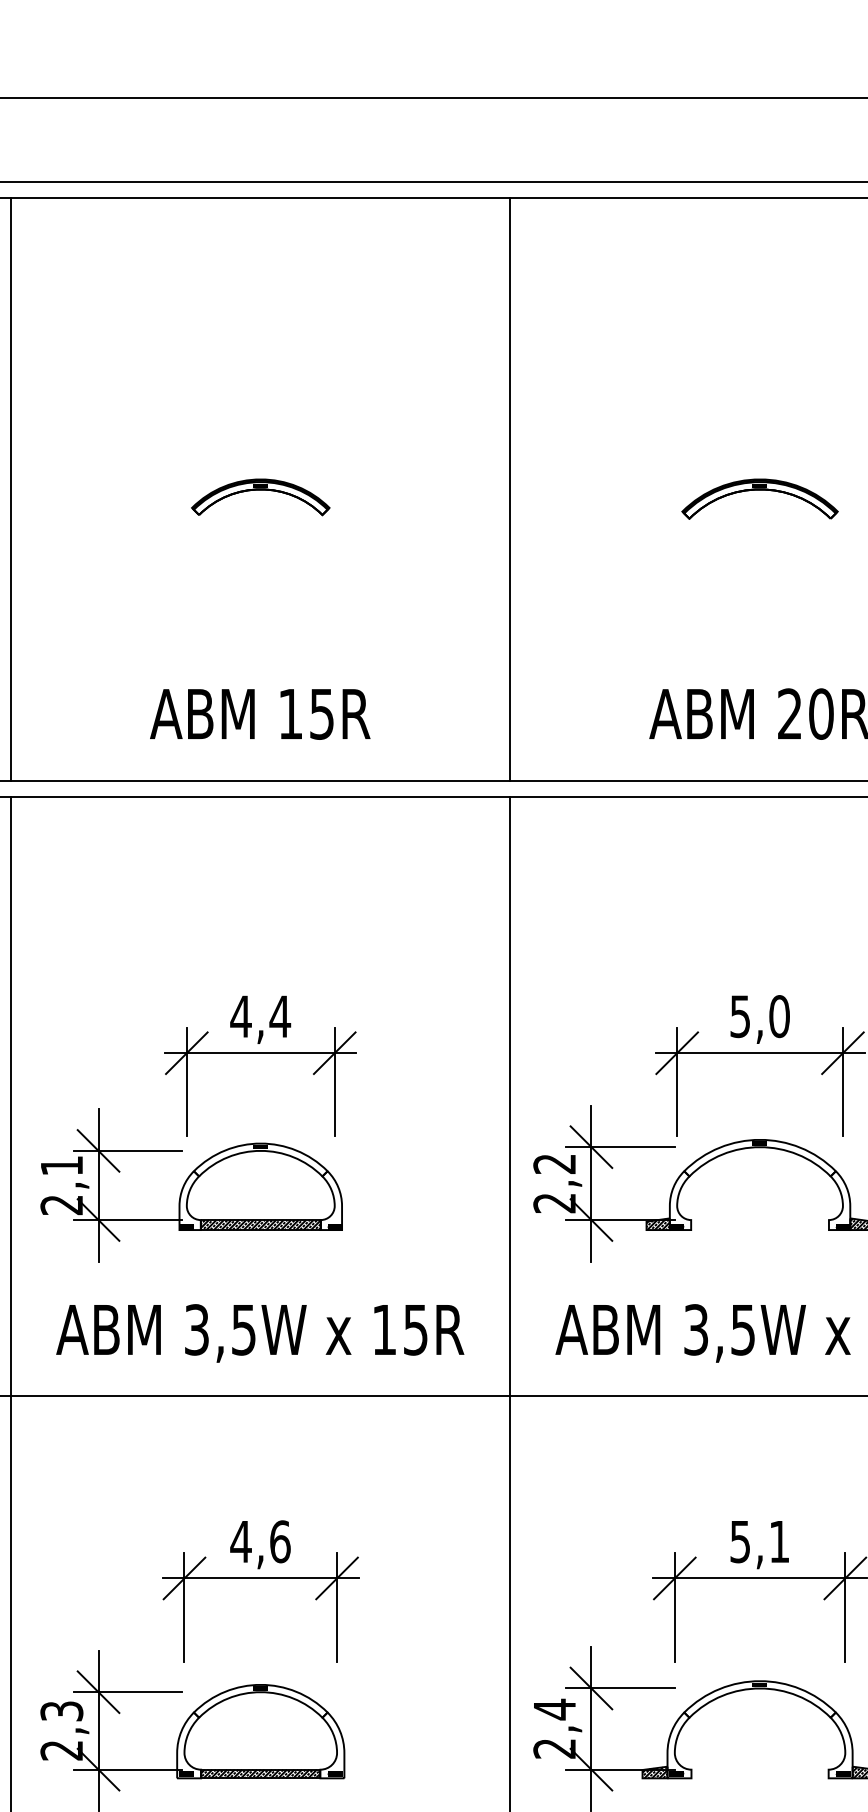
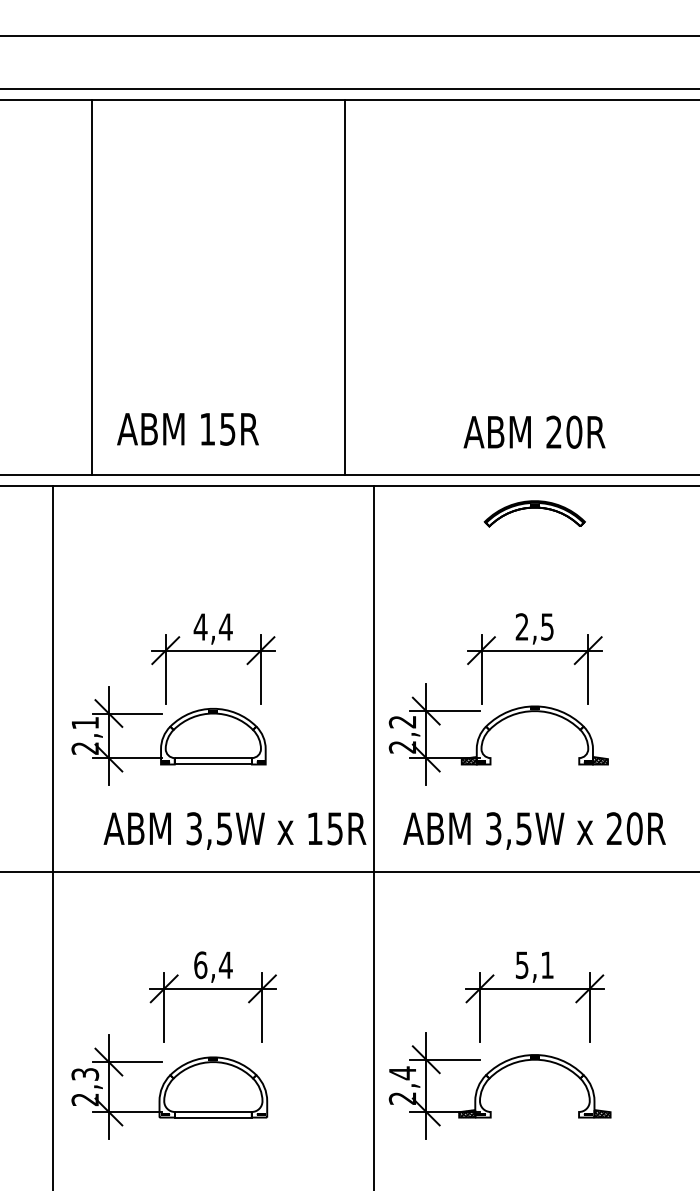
line: (10, 489) -> (91, 287), moved
line: (511, 489) -> (345, 287), moved
part: (260, 497) -> (213, 292), removed
part: (759, 498) -> (534, 513), moved
text: (259, 714) -> (187, 429), moved
text: (759, 1015) -> (534, 626), 5,0 -> 2,5
hatch: (259, 1225) -> (212, 761), removed
text: (259, 1332) -> (234, 830), moved
text: (259, 1542) -> (212, 965), 4,6 -> 6,4
hatch: (259, 1773) -> (212, 1114), removed

